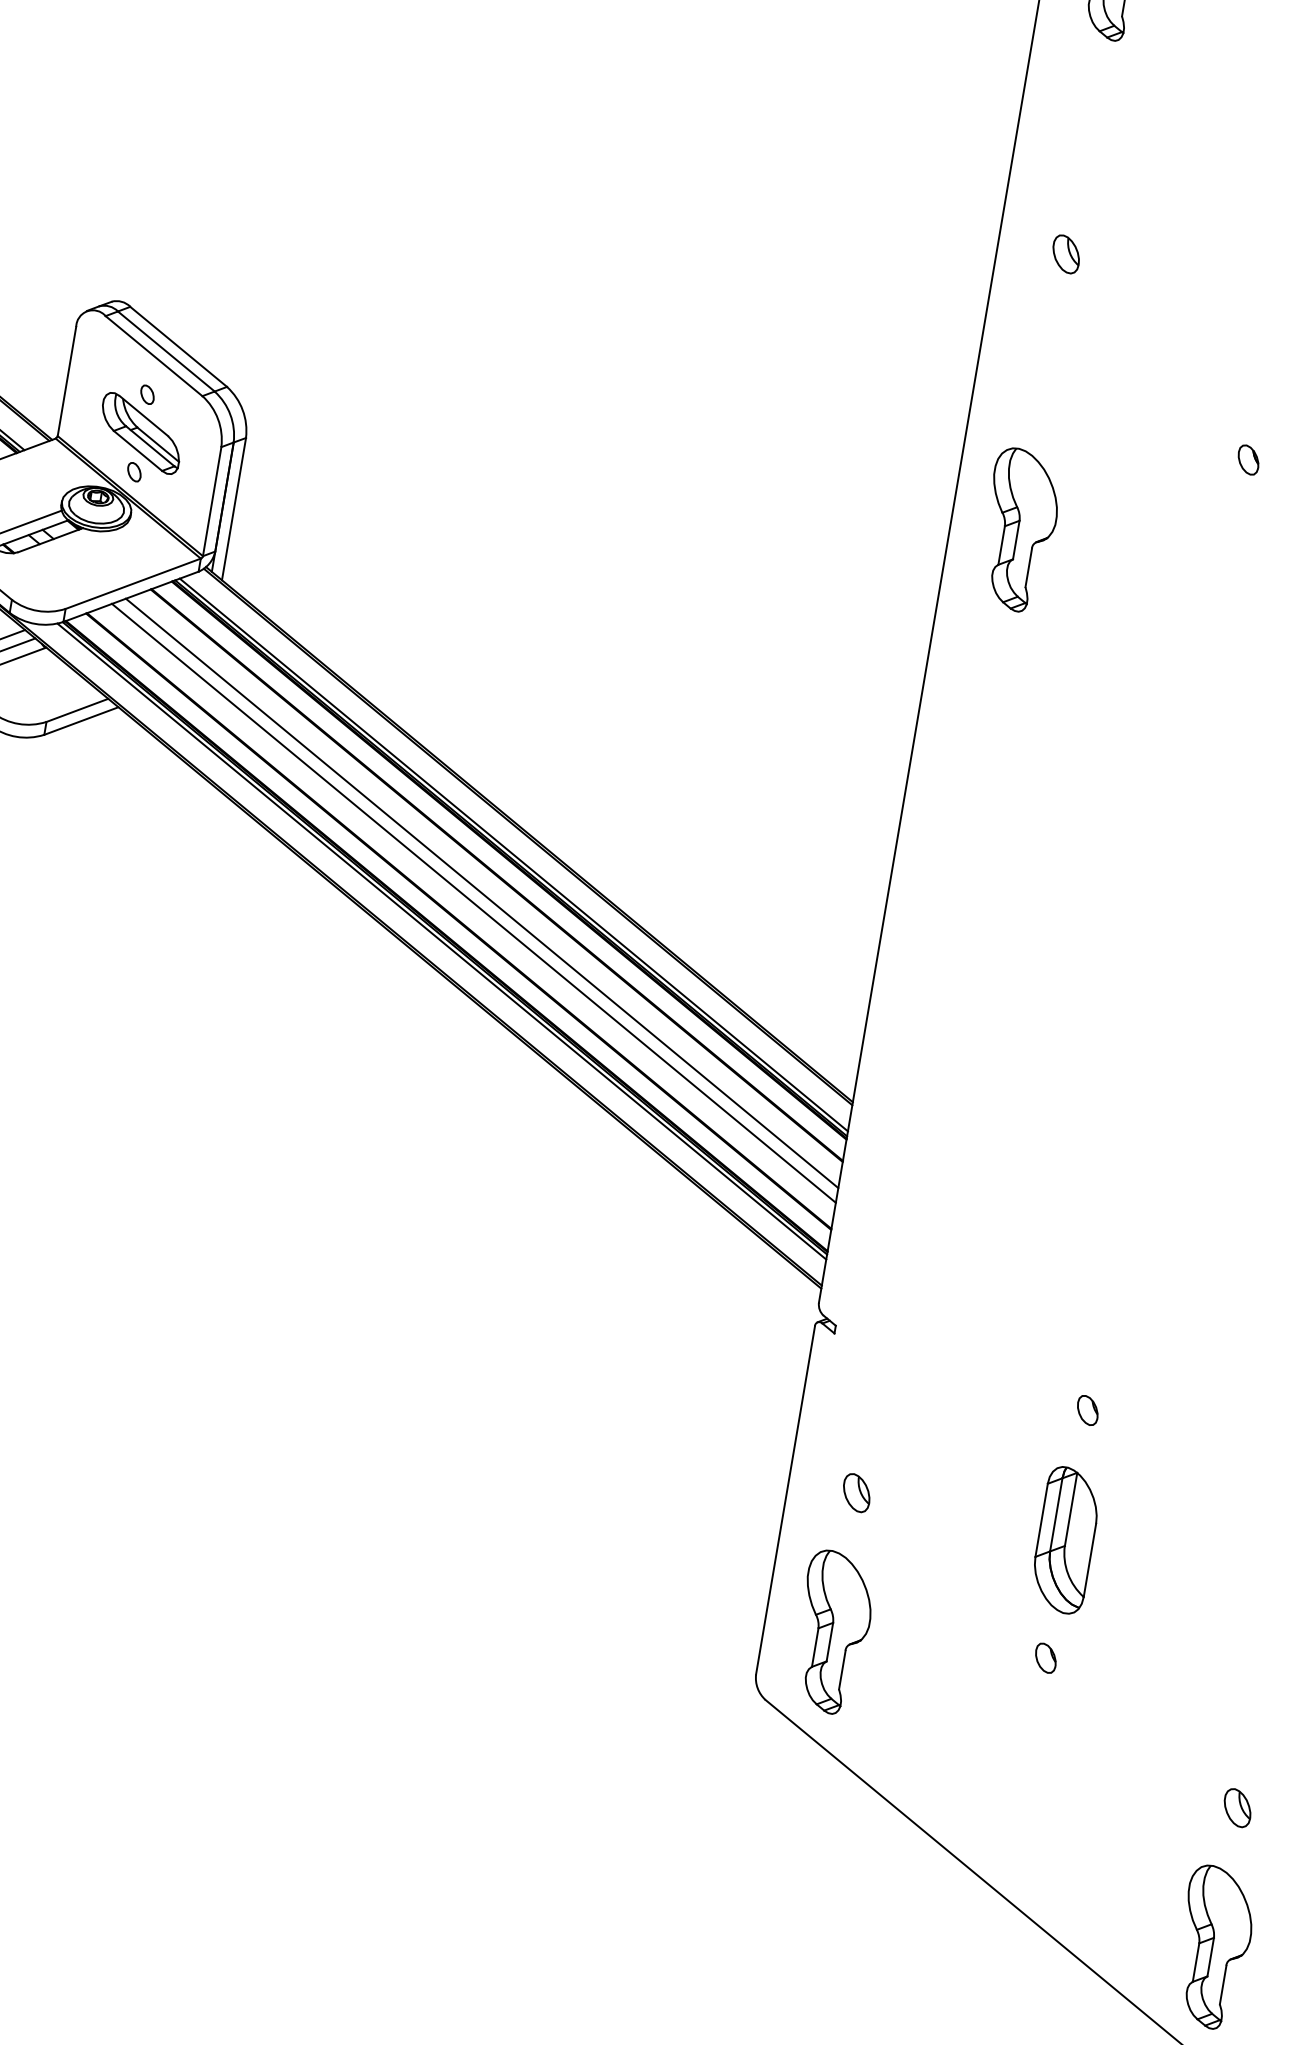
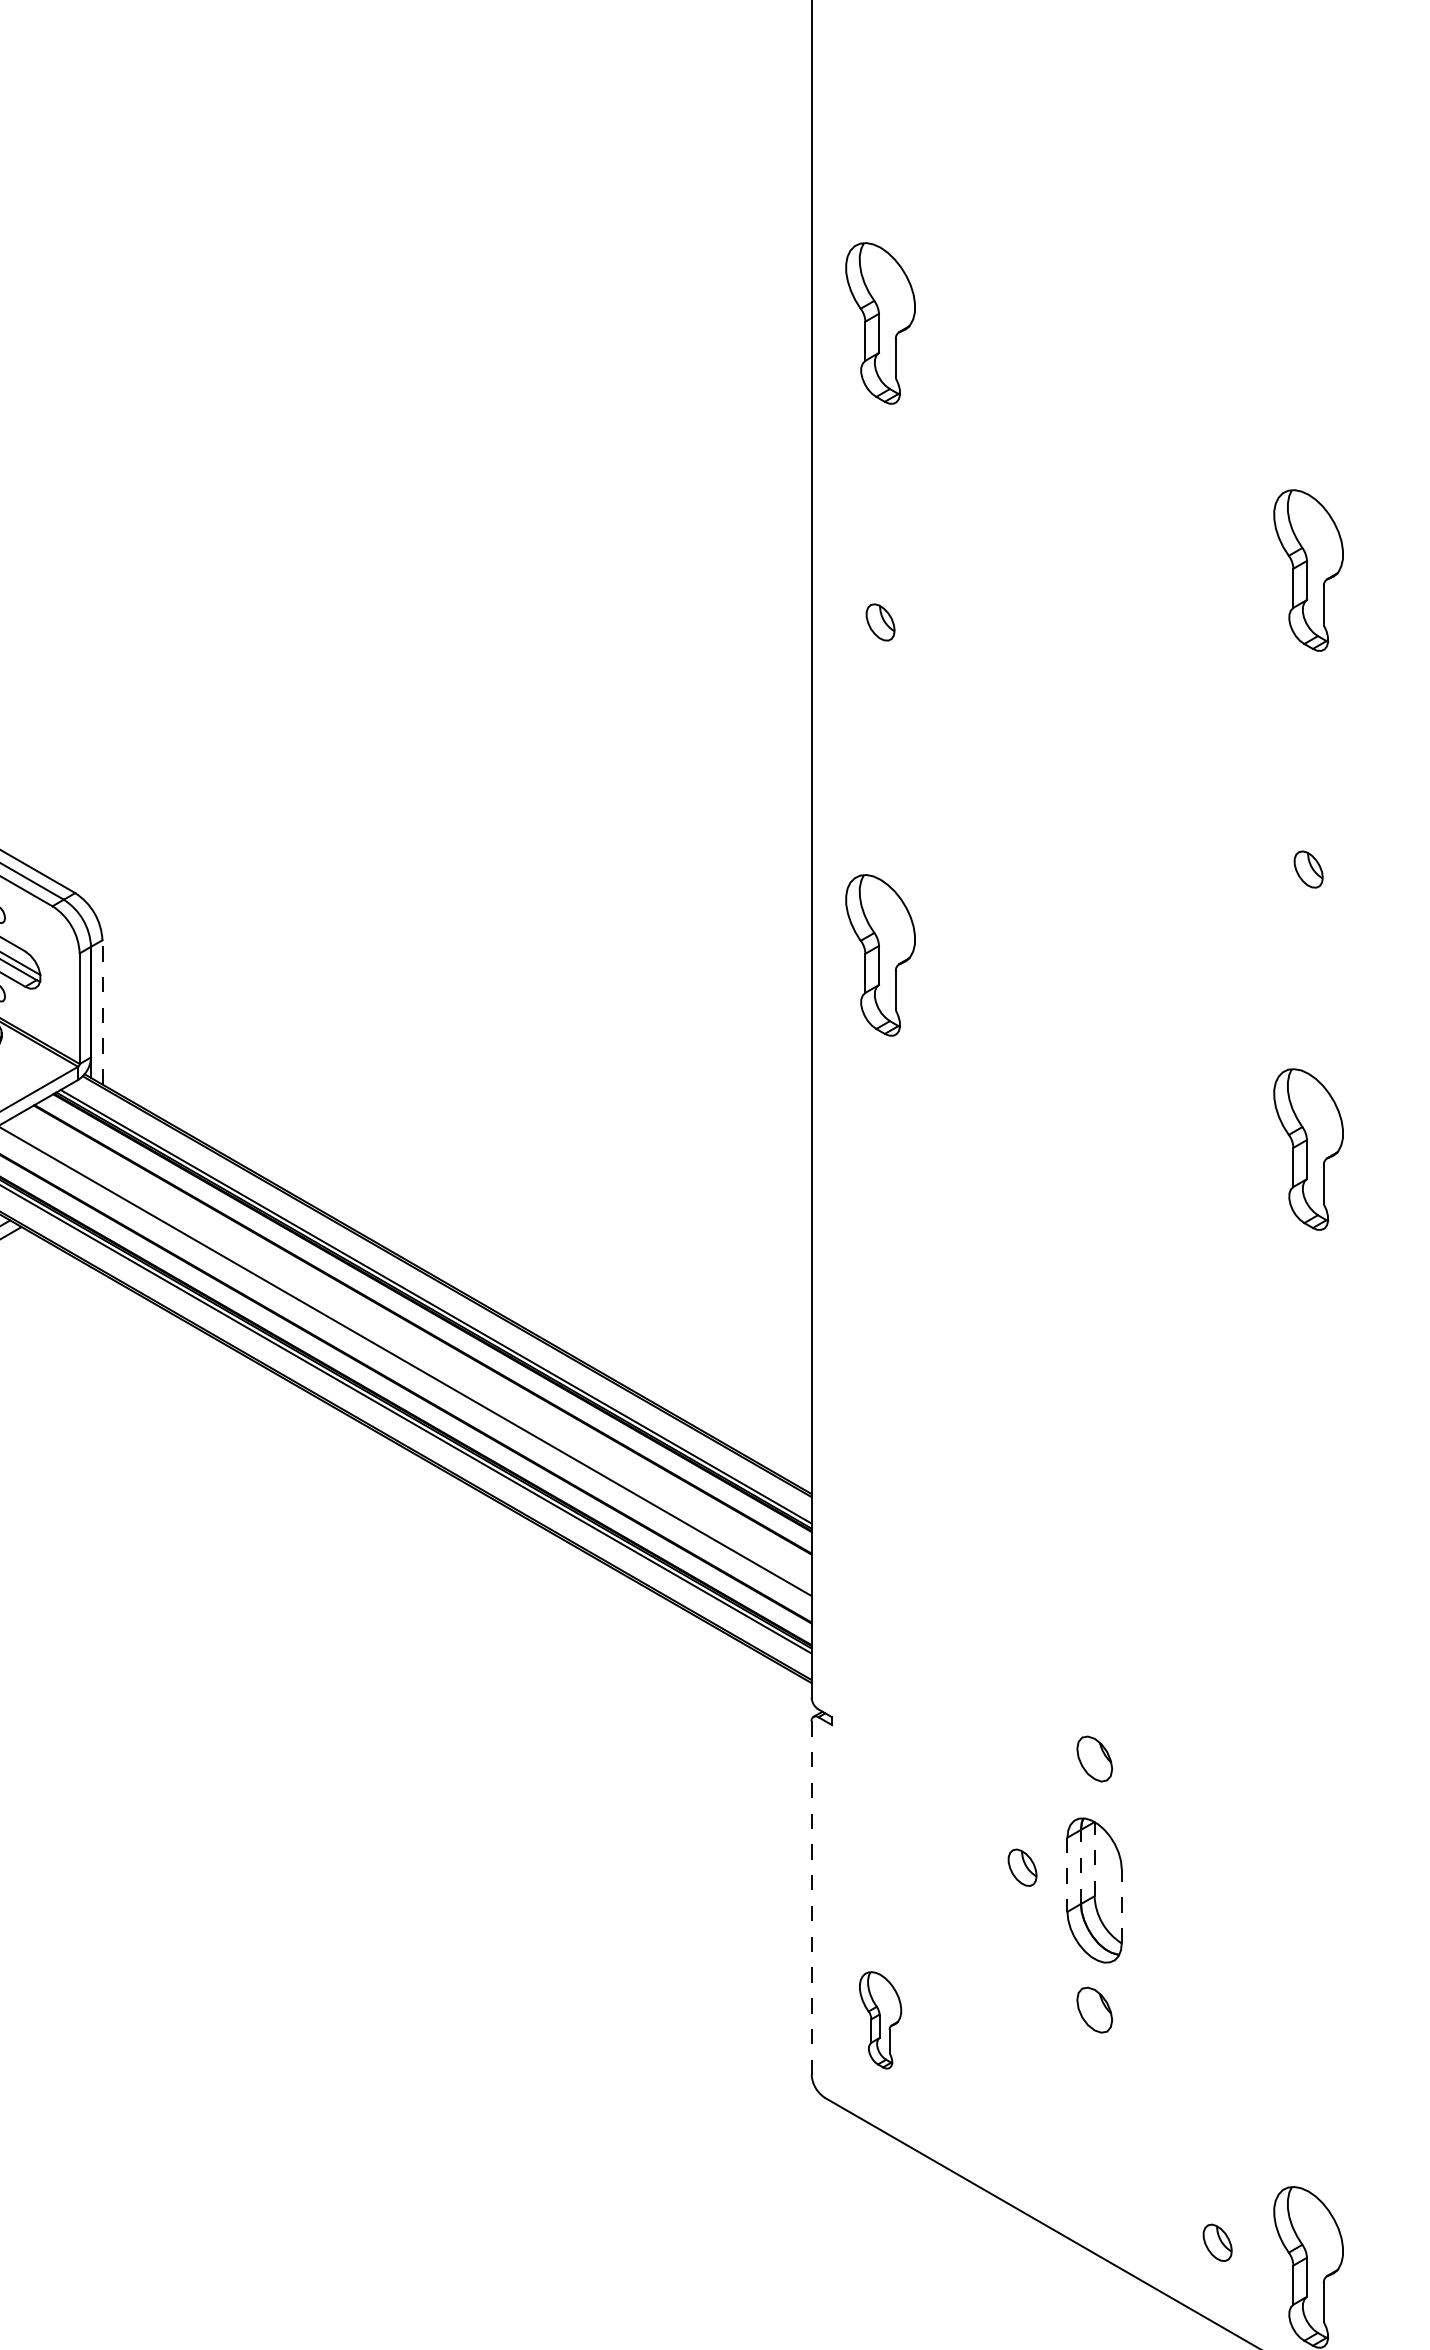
part: (1248, 459) -> (1094, 794), removed
line: (234, 508) -> (102, 1011), solid -> dashed
part: (1019, 530) -> (880, 955), moved
line: (481, 892) -> (410, 1349), removed
part: (1087, 1410) -> (1094, 1758), size x1.6
part: (856, 1492) -> (1022, 1867), moved
line: (785, 1500) -> (811, 1897), solid -> dashed
line: (1071, 1508) -> (1094, 1858), solid -> dashed
line: (1056, 1514) -> (1081, 1866), solid -> dashed
line: (1041, 1521) -> (1067, 1875), solid -> dashed
line: (1089, 1559) -> (1121, 1905), solid -> dashed
part: (833, 1632) -> (880, 2020), size x0.6
part: (1045, 1657) -> (1094, 2009), size x1.6
part: (1237, 1807) -> (1217, 2242), moved

